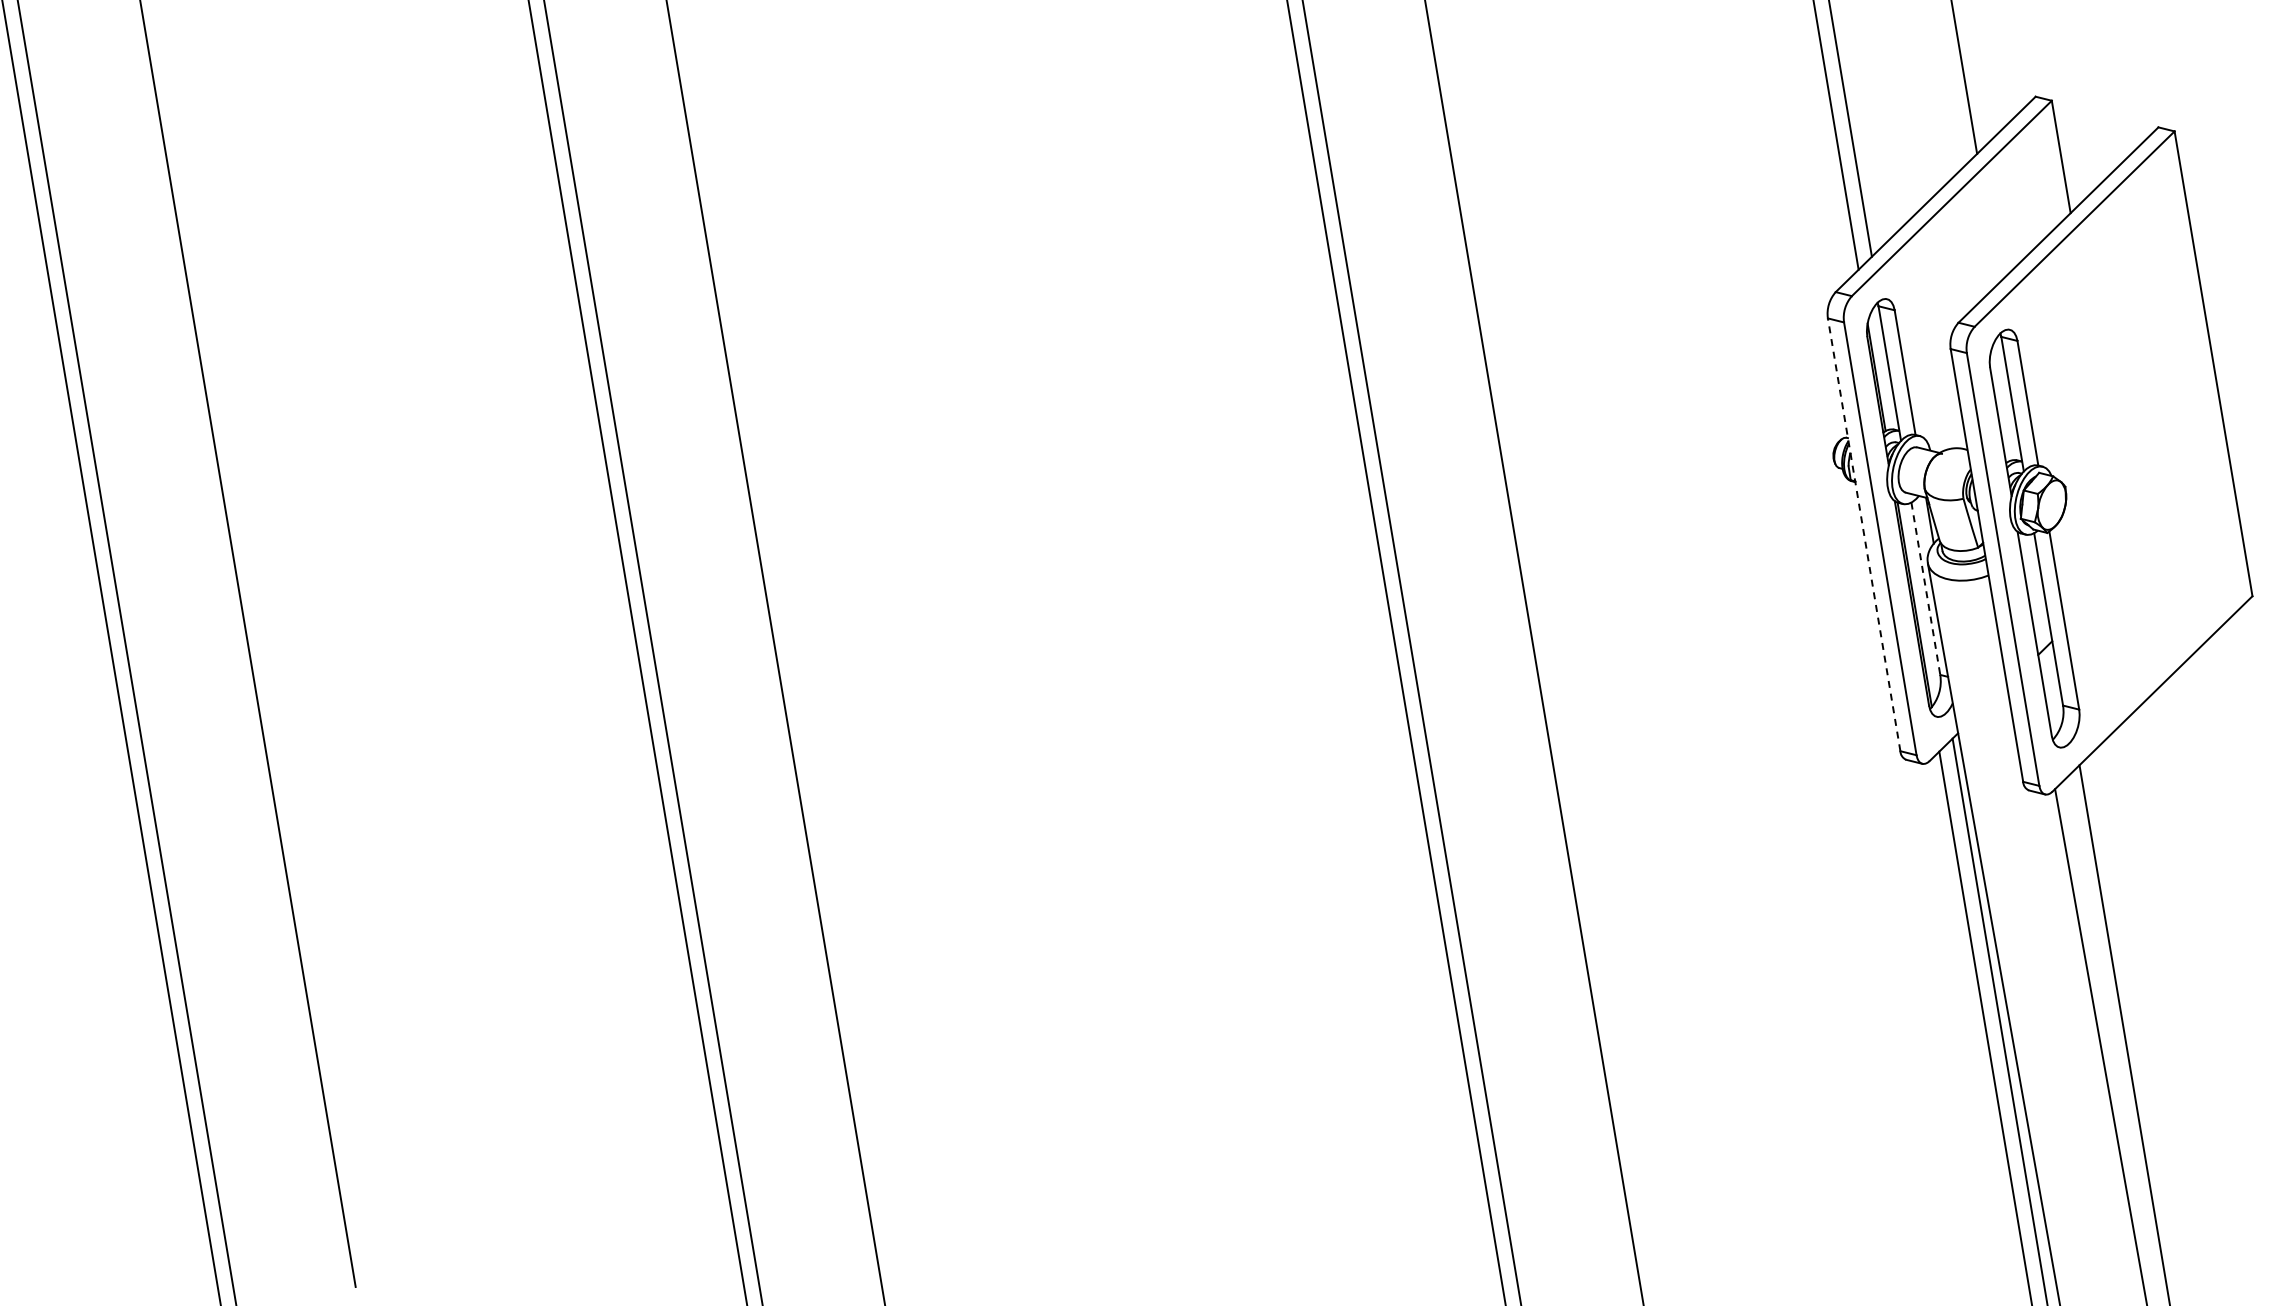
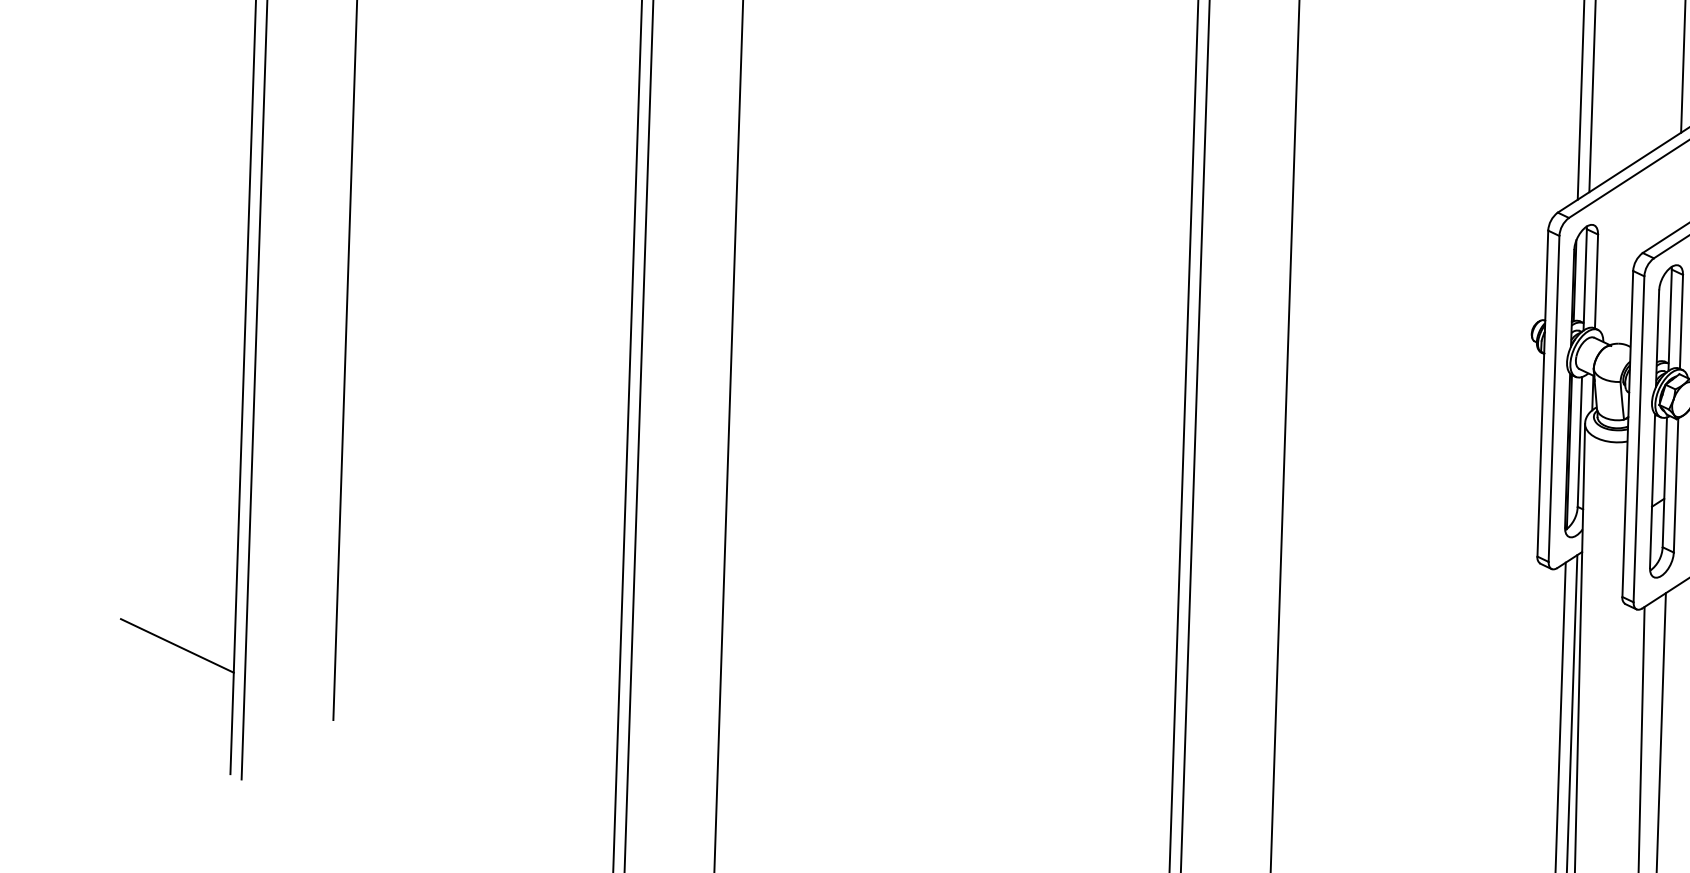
line: (1864, 534) -> (1543, 393), dashed -> solid
line: (1925, 589) -> (1579, 442), dashed -> solid
line: (129, 1230) -> (176, 645), added

